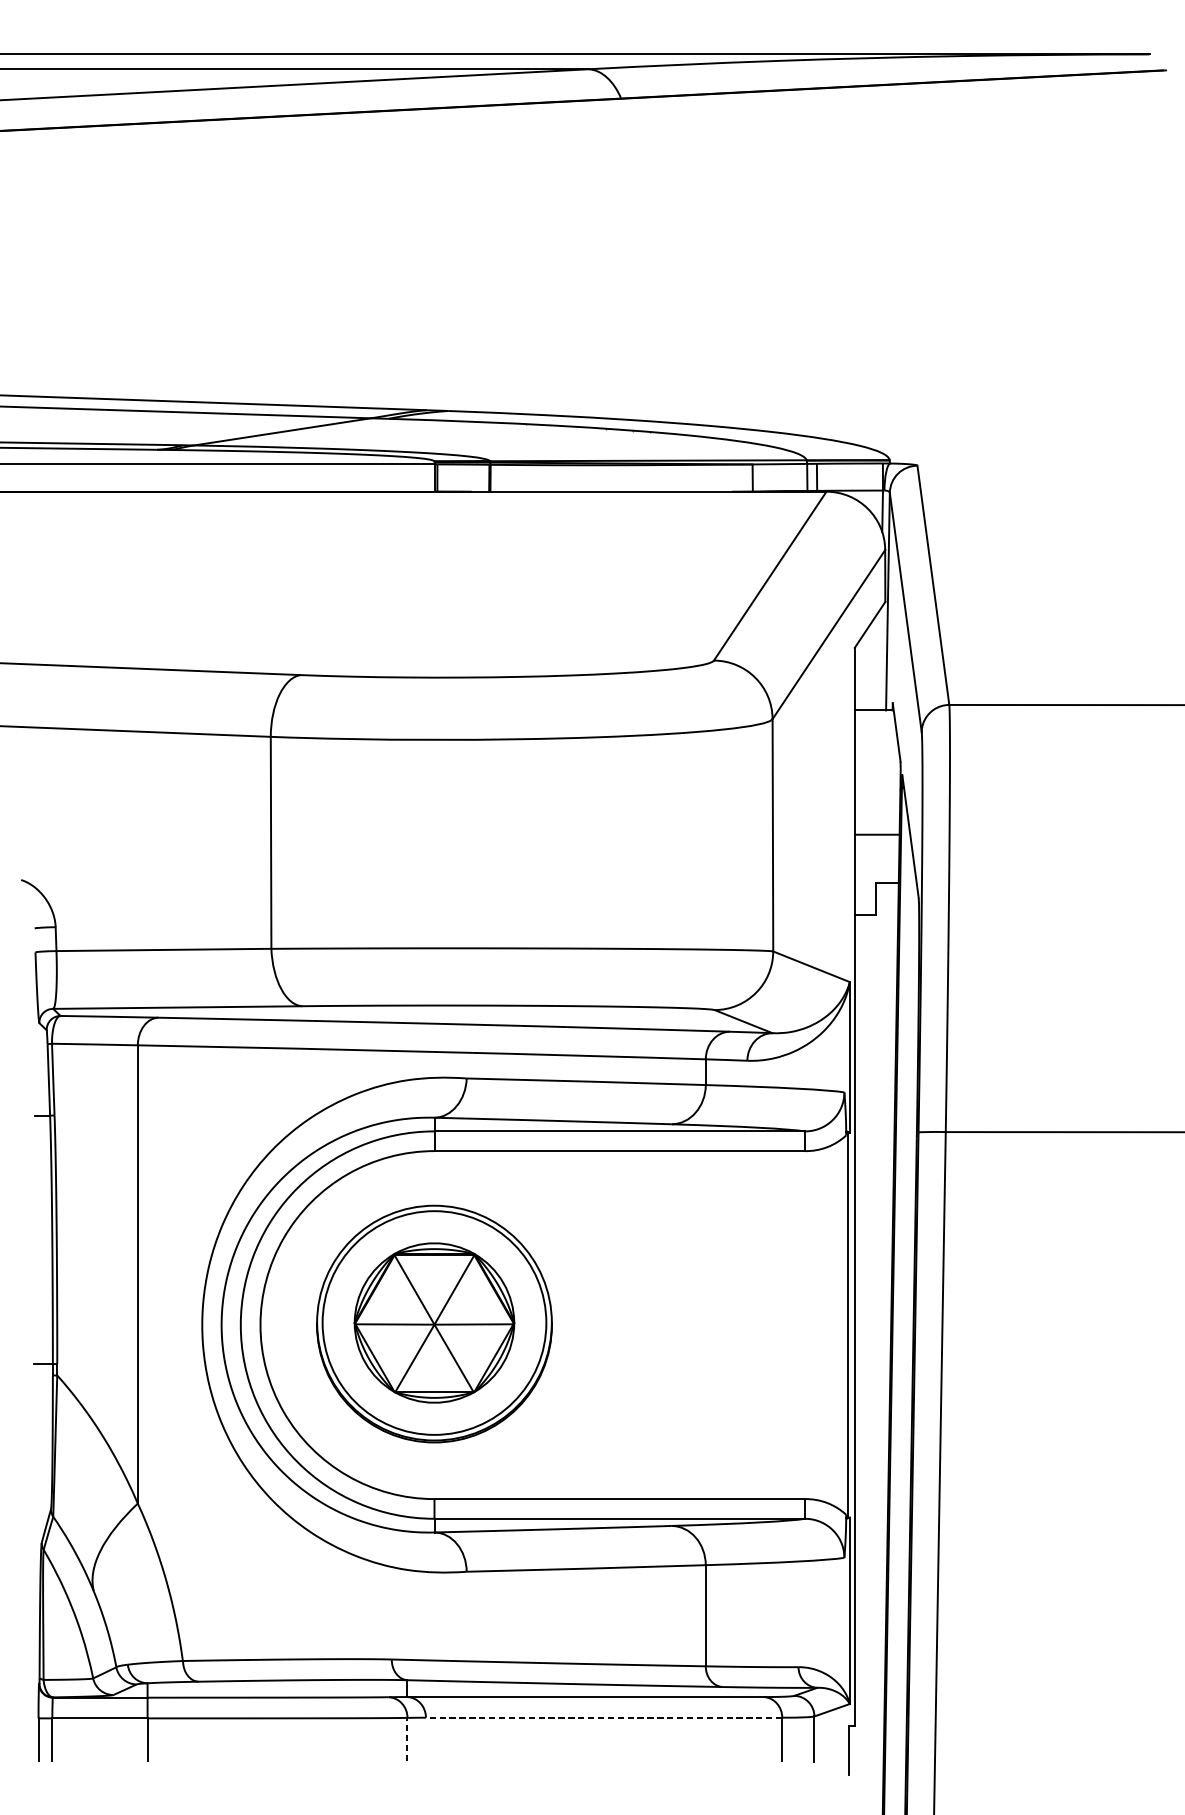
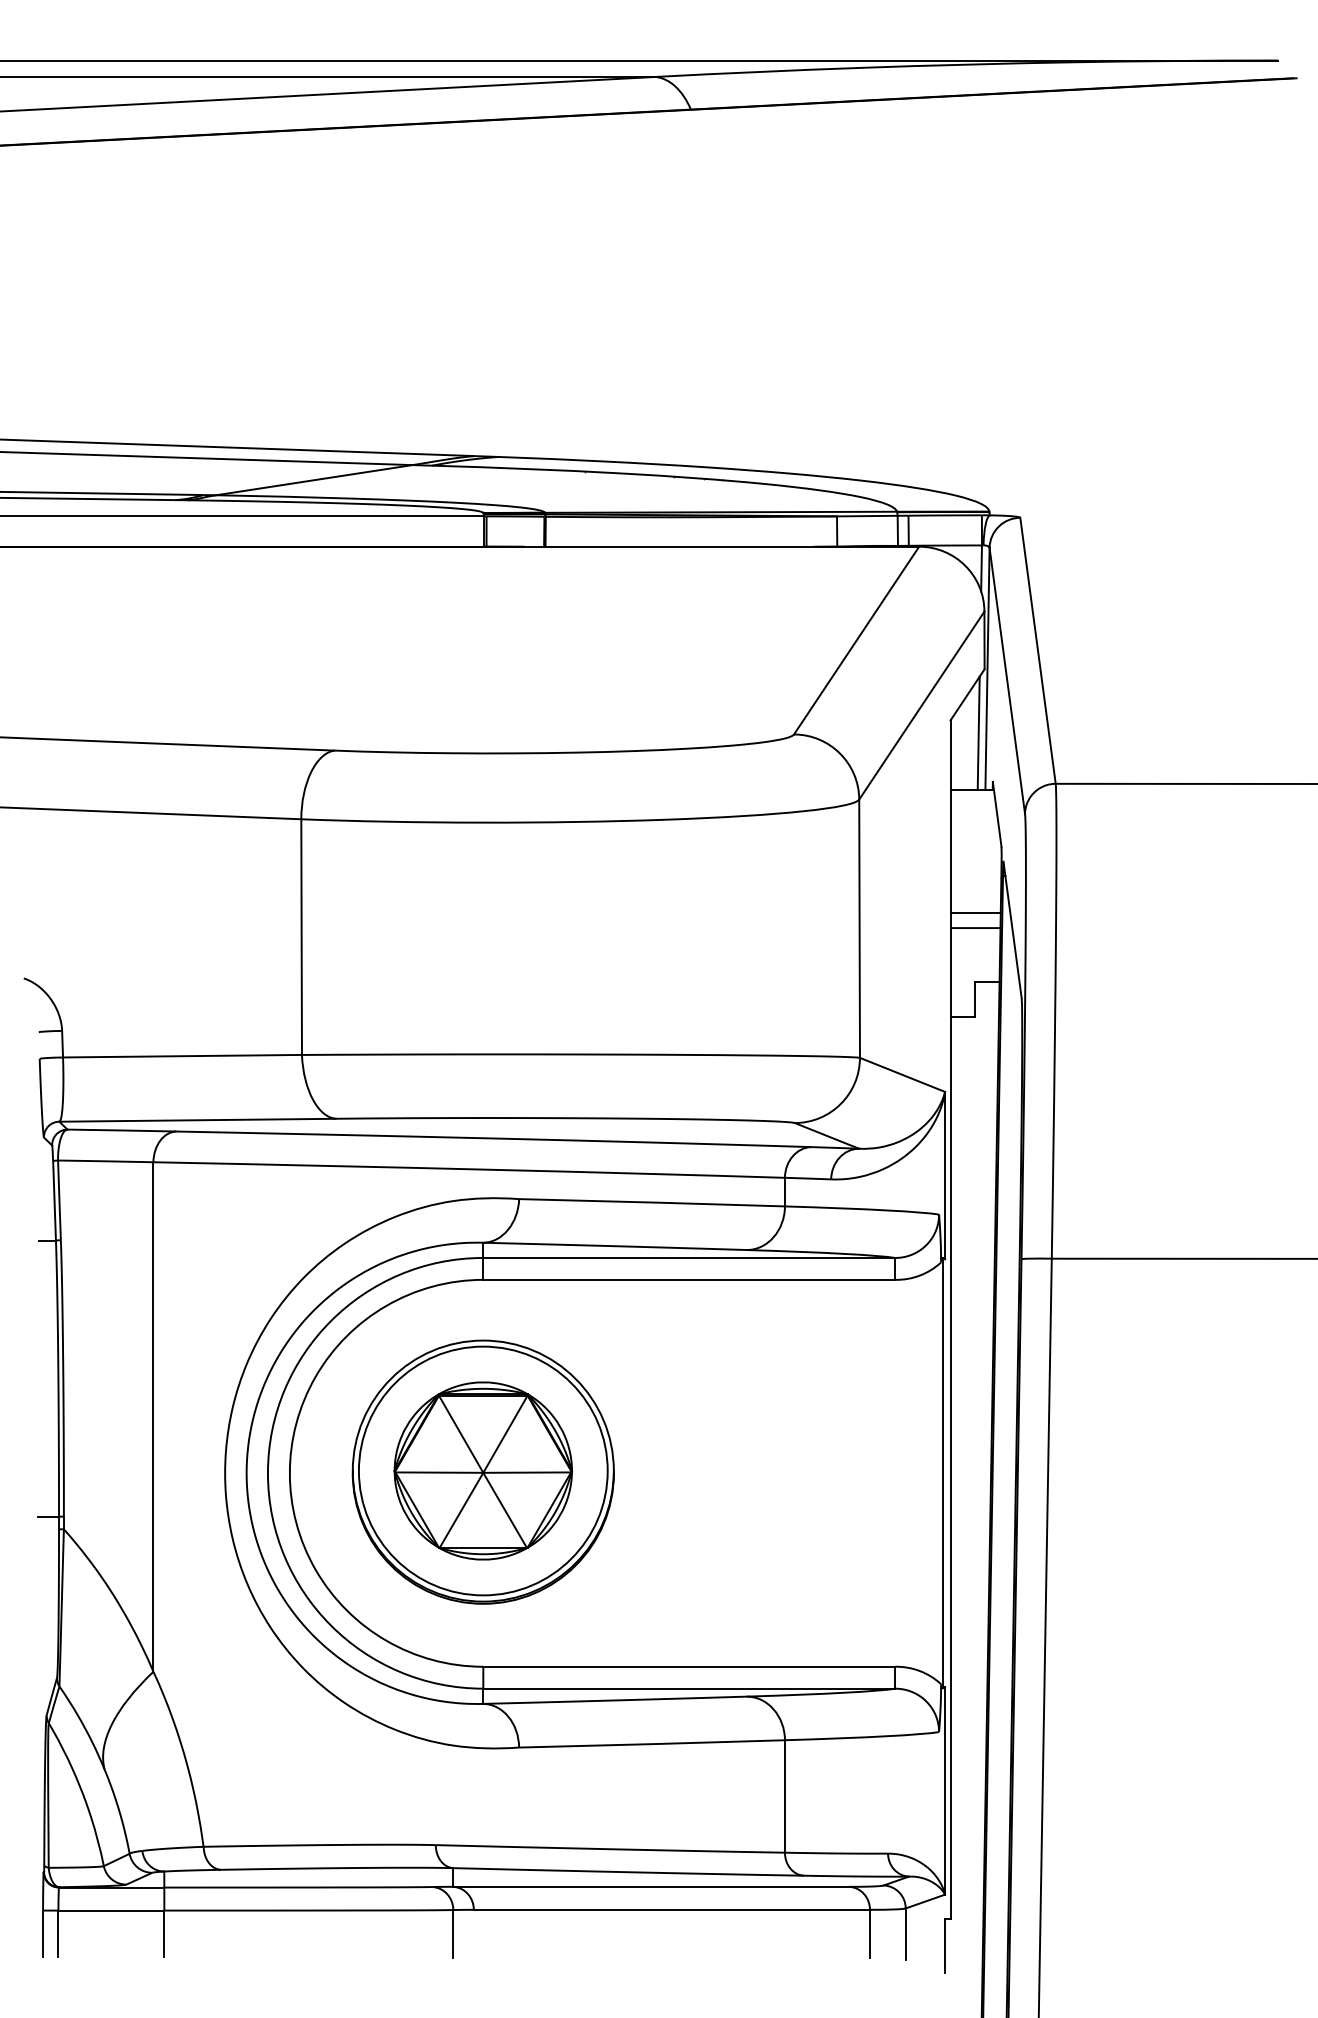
line: (879, 658) -> (978, 732), added
line: (877, 820) -> (975, 912), added
line: (603, 1717) -> (671, 1909), dashed -> solid
line: (407, 1739) -> (453, 1934), dashed -> solid

